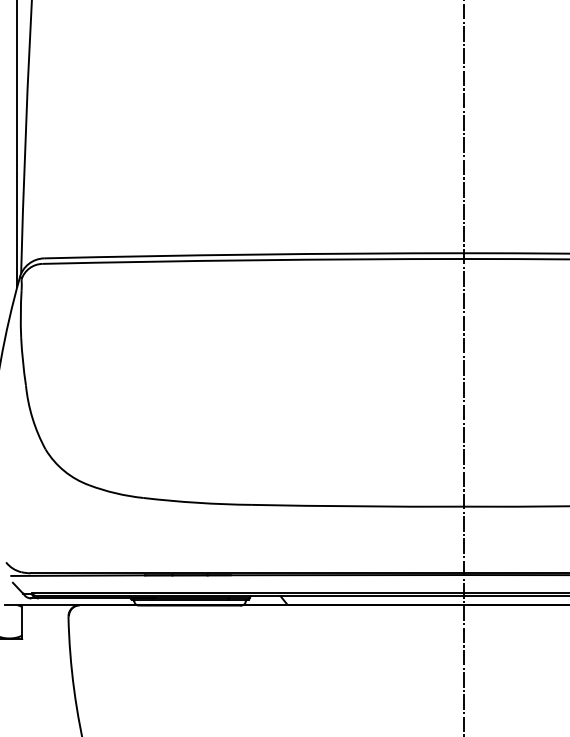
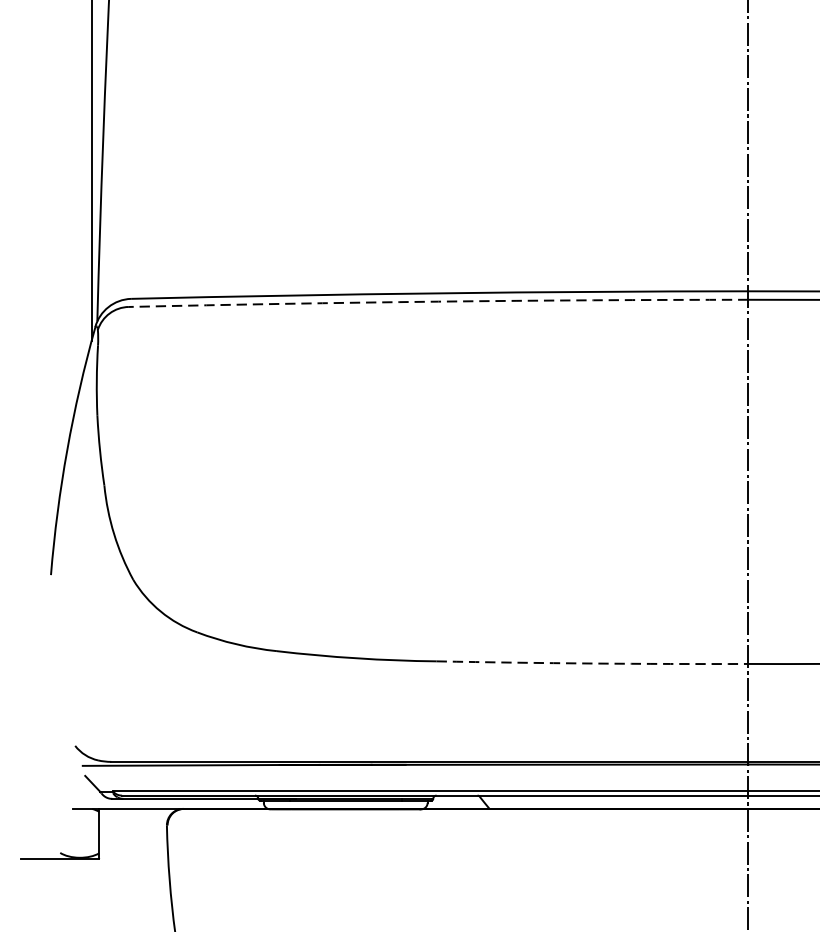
arc: (253, 260) -> (438, 301), solid -> dashed
arc: (357, 506) -> (591, 663), solid -> dashed

